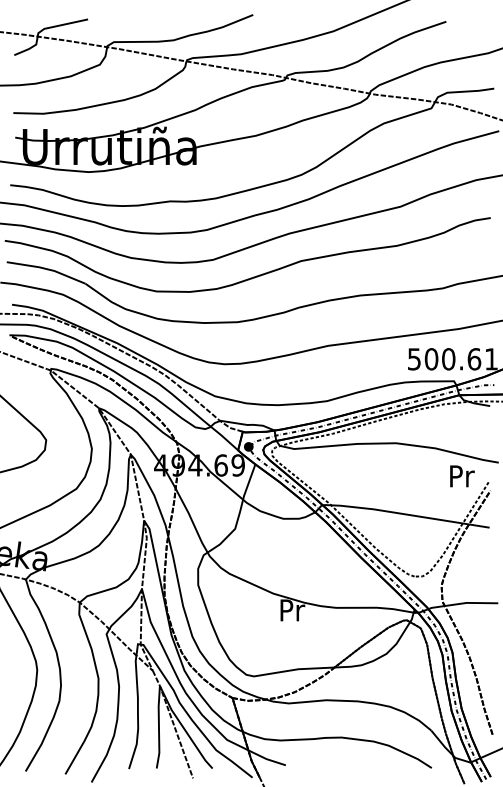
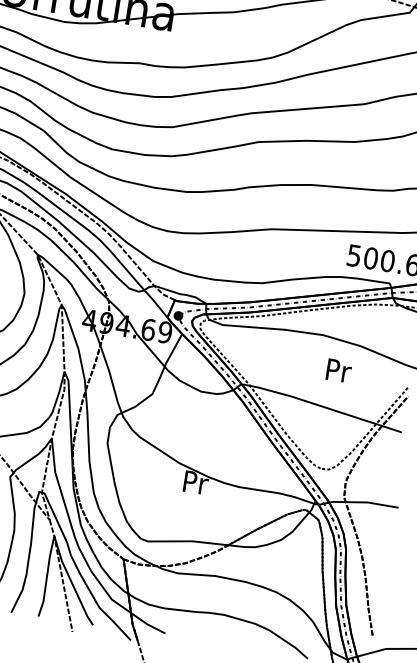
text: (462, 476) -> (339, 371), moved

